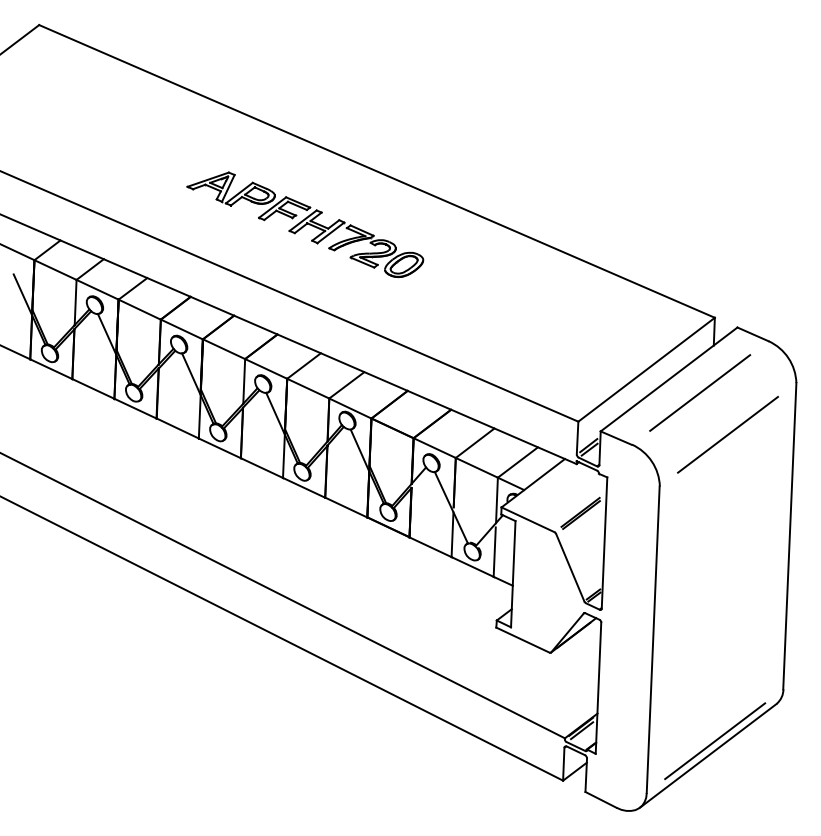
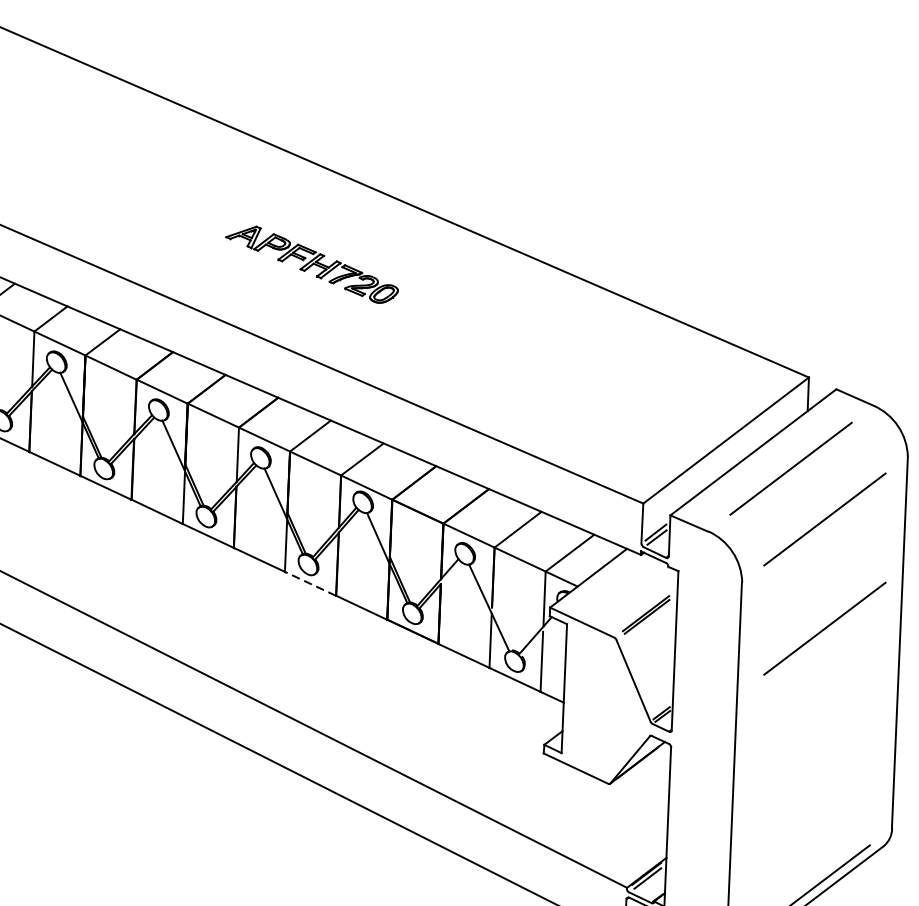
part: (305, 224) -> (312, 264), size x0.6
line: (303, 487) -> (309, 583), solid -> dashed
line: (727, 524) -> (824, 628), added

